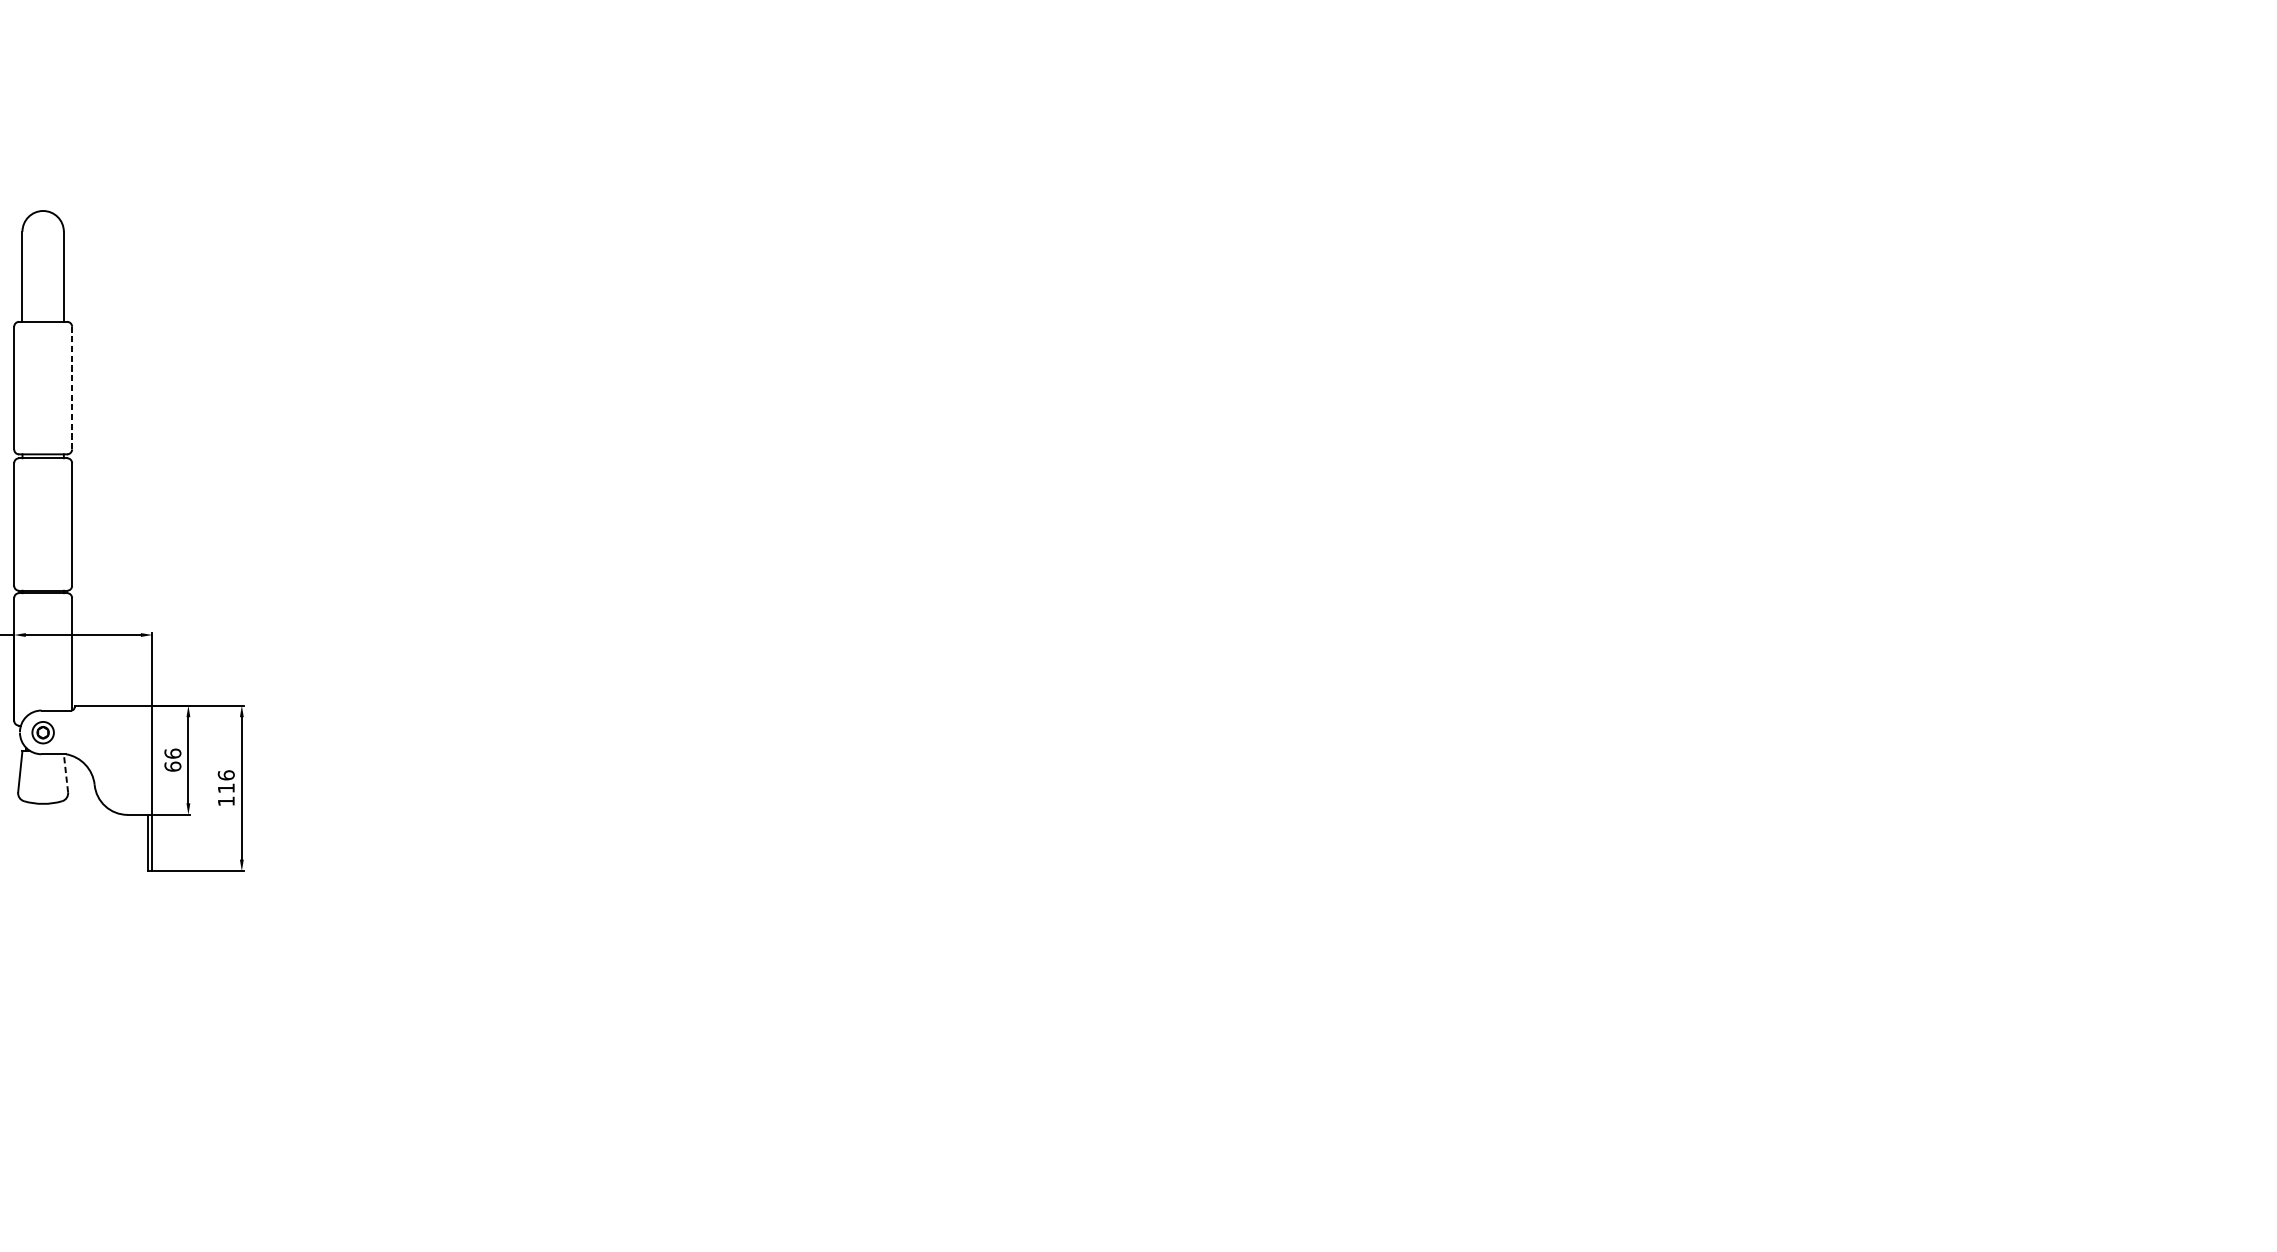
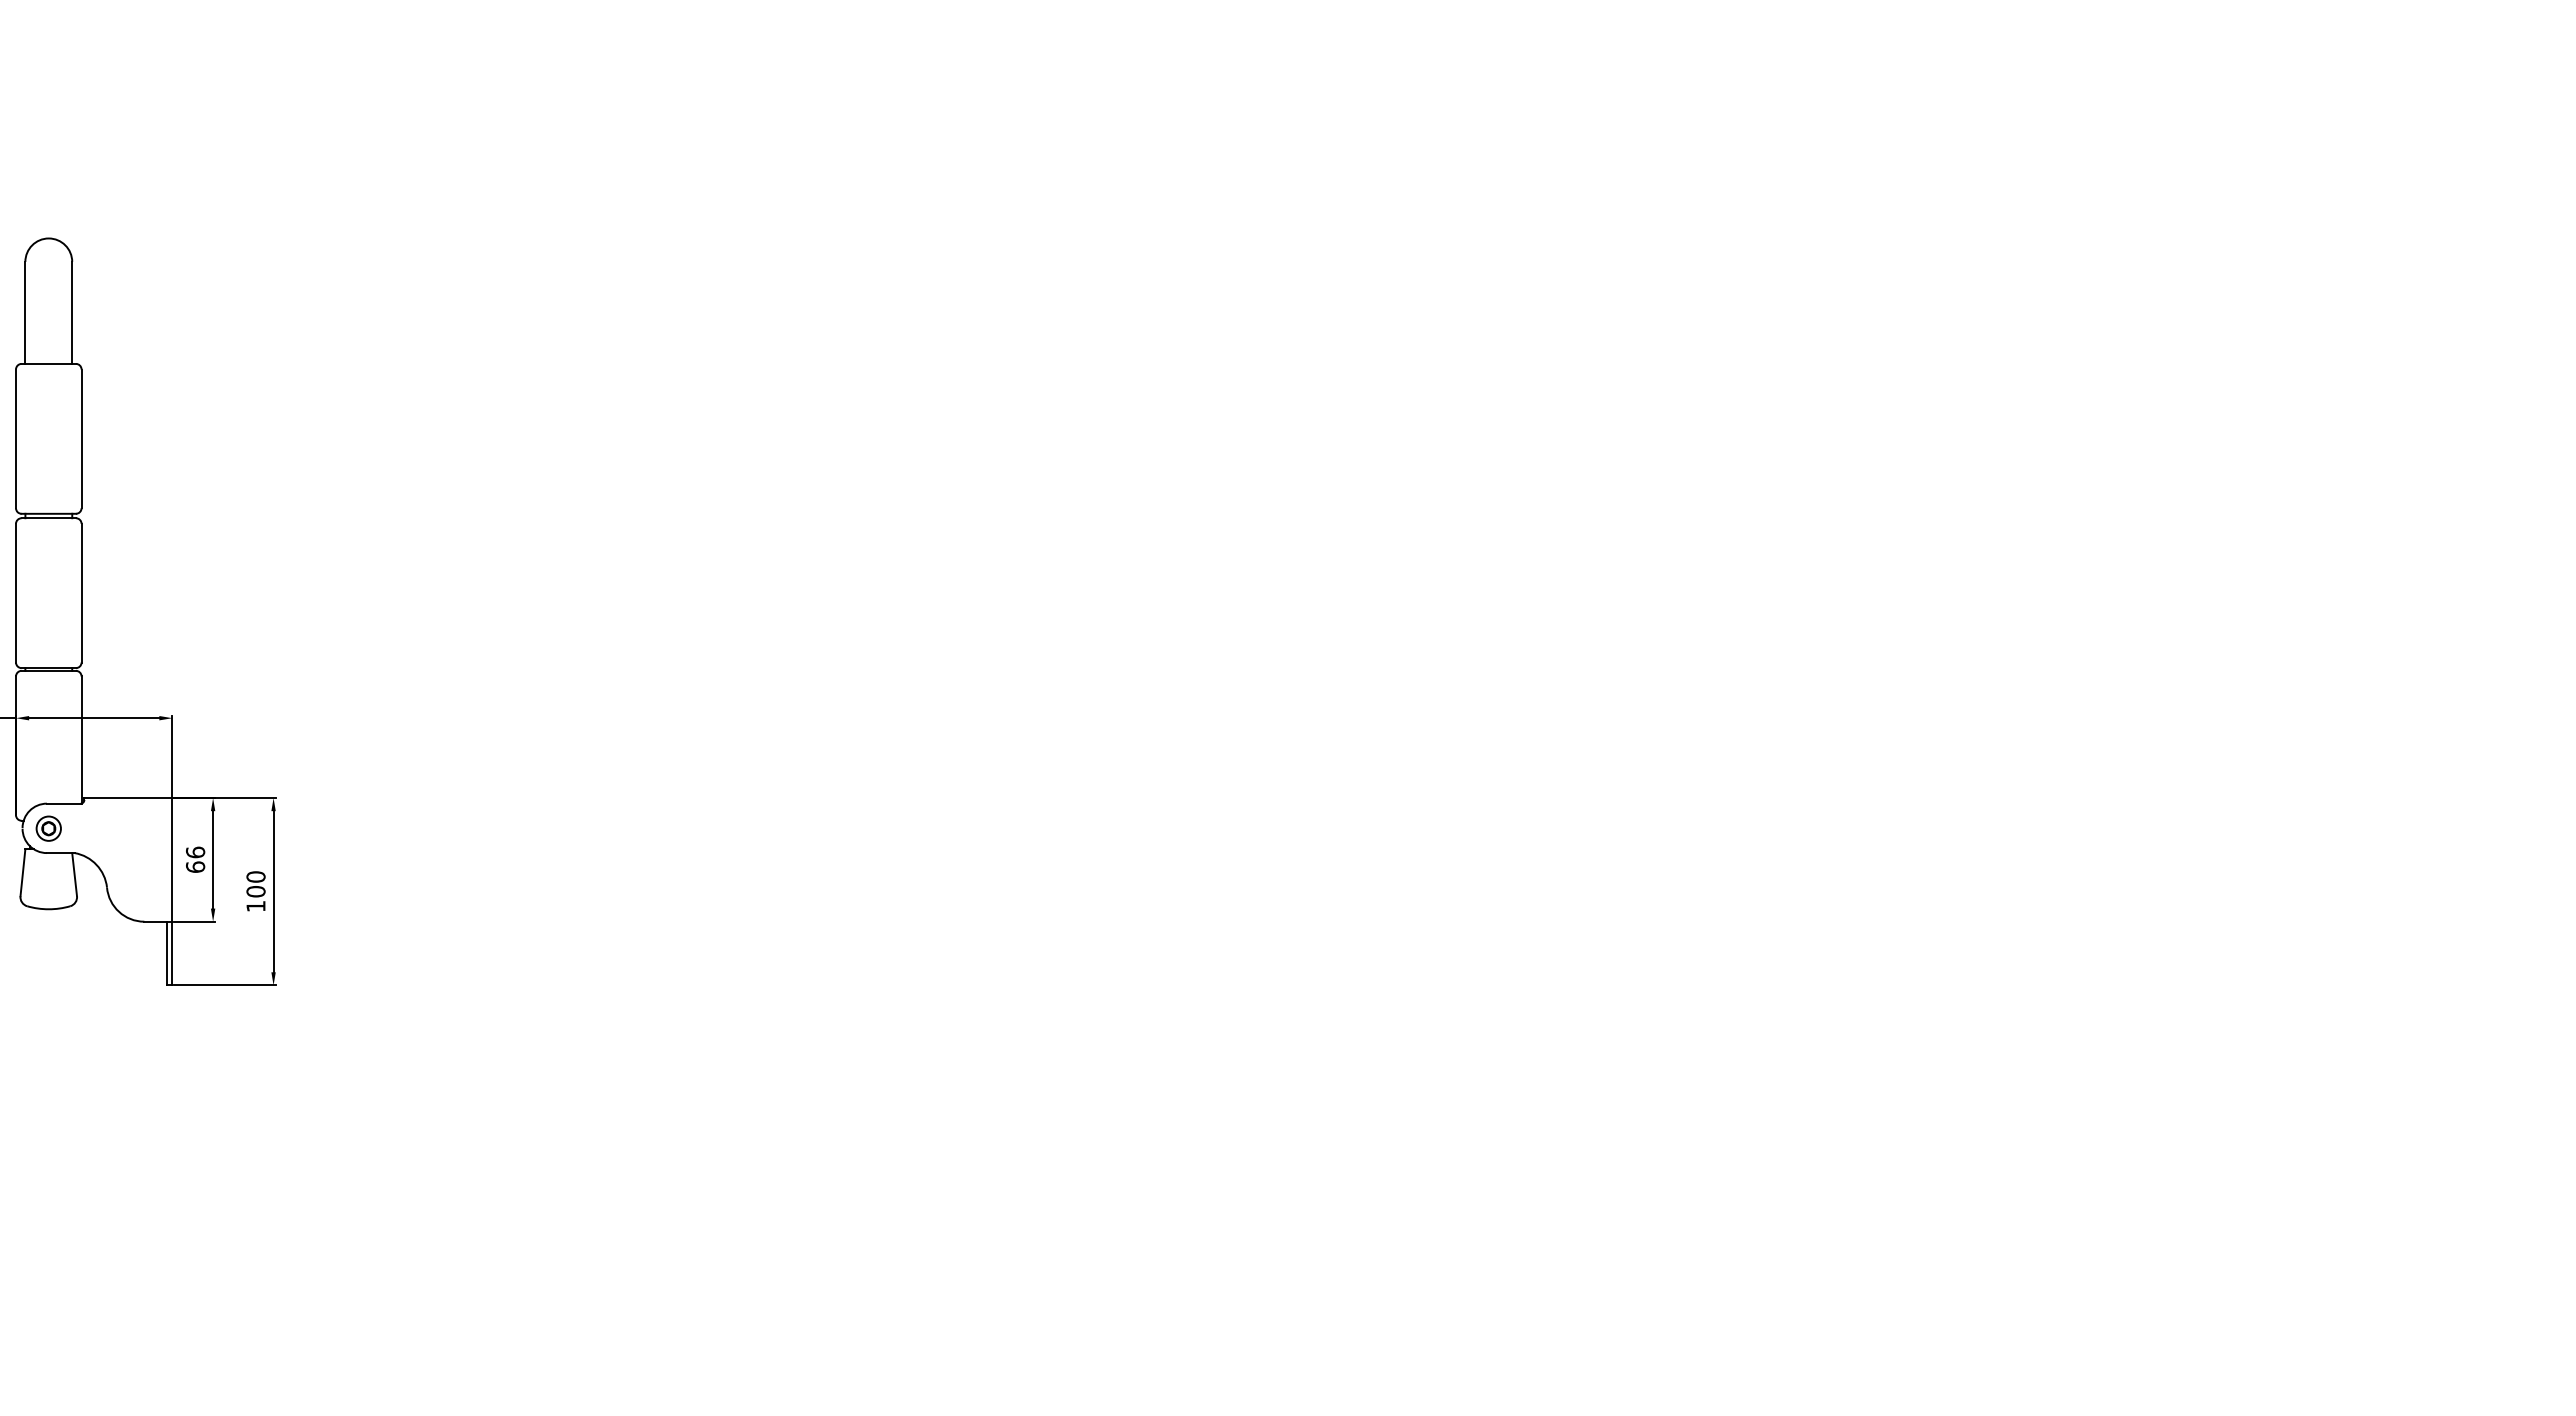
line: (72, 387) -> (81, 438), dashed -> solid
line: (65, 773) -> (74, 874), dashed -> solid
text: (225, 782) -> (255, 884), 116 -> 100

